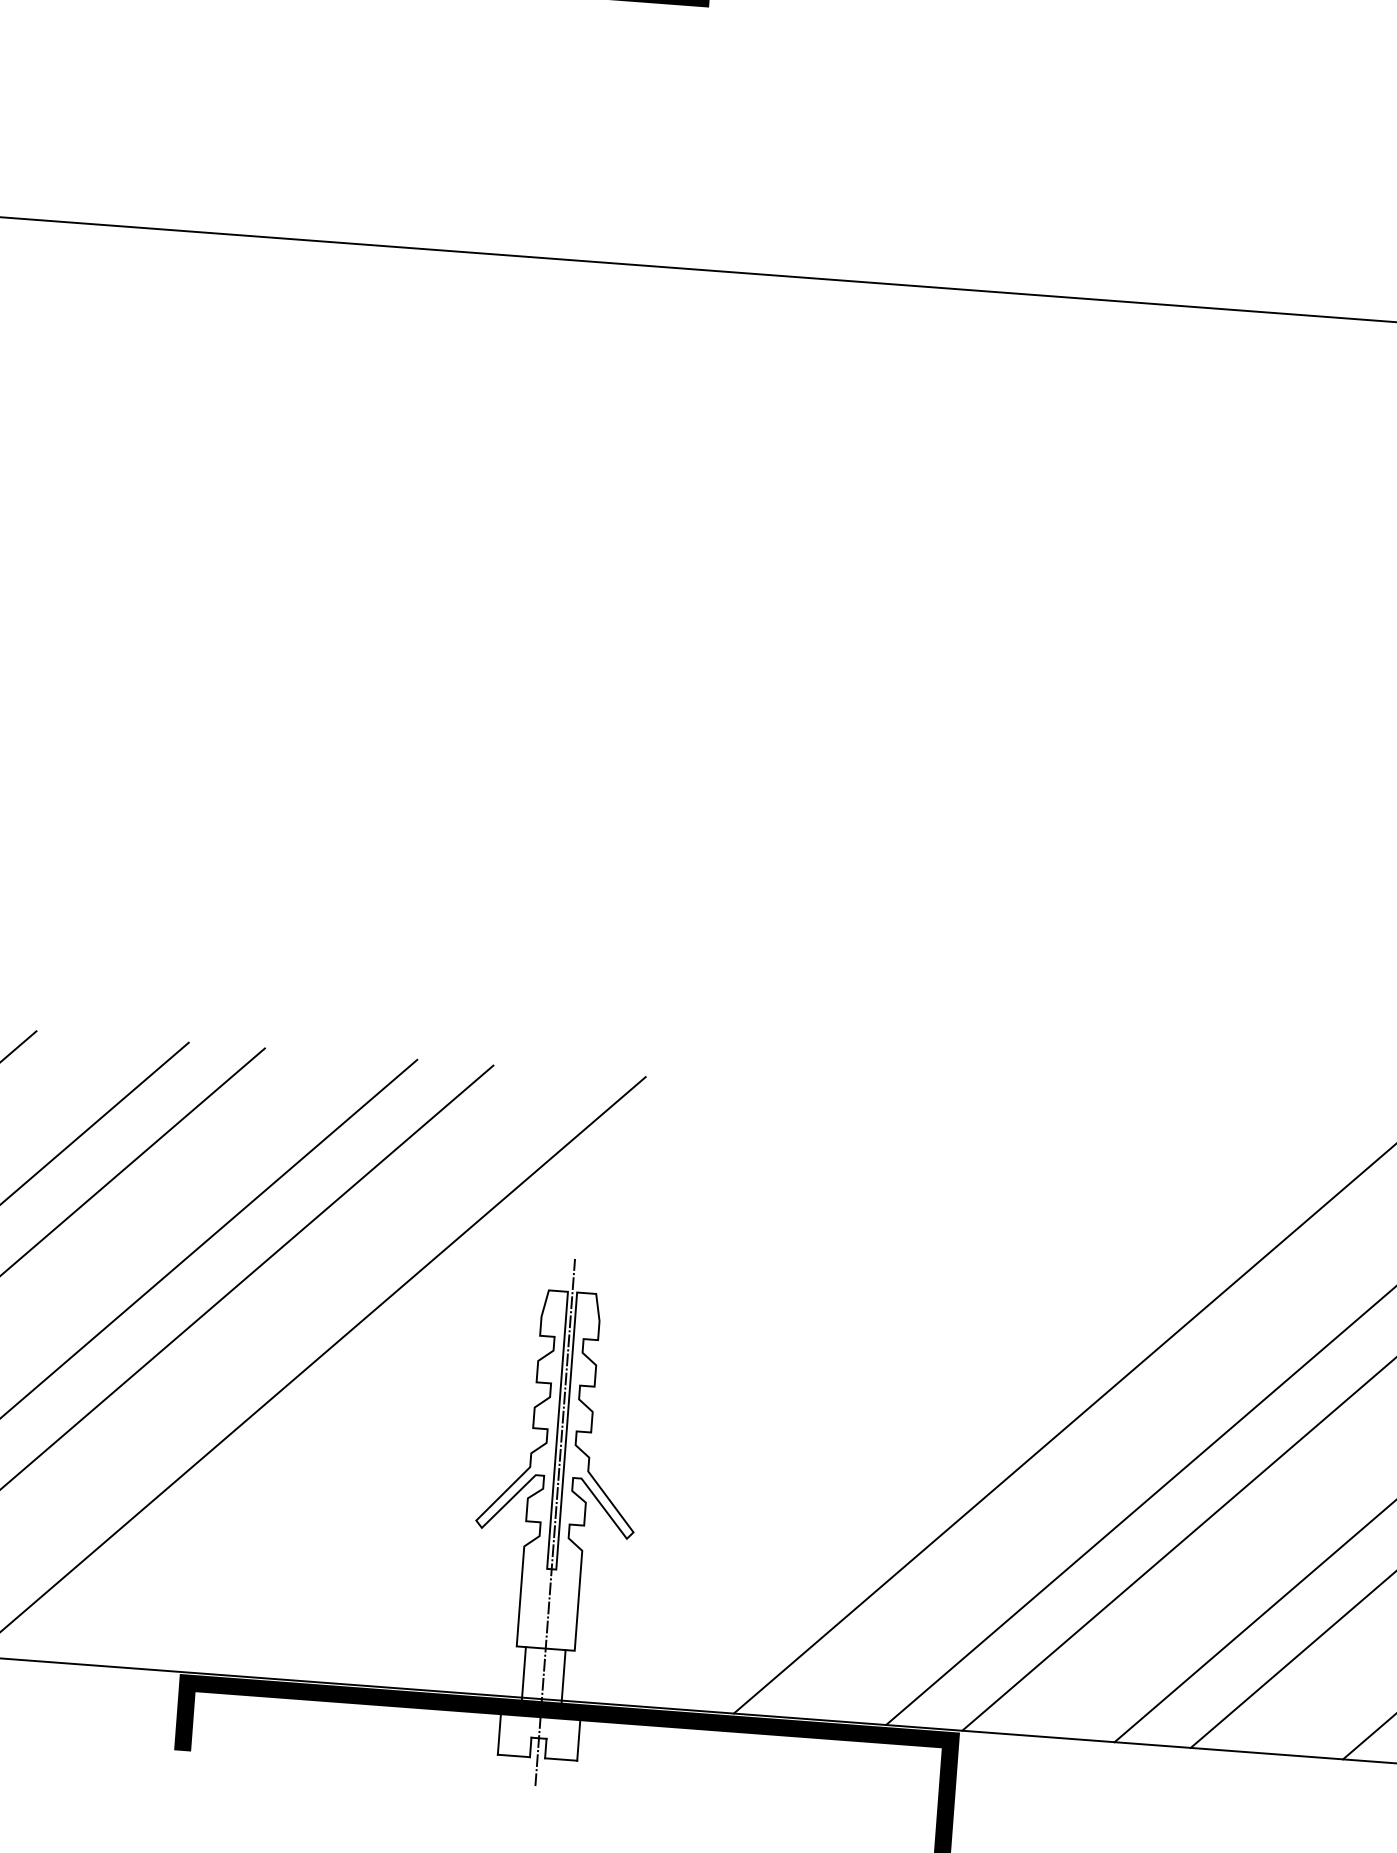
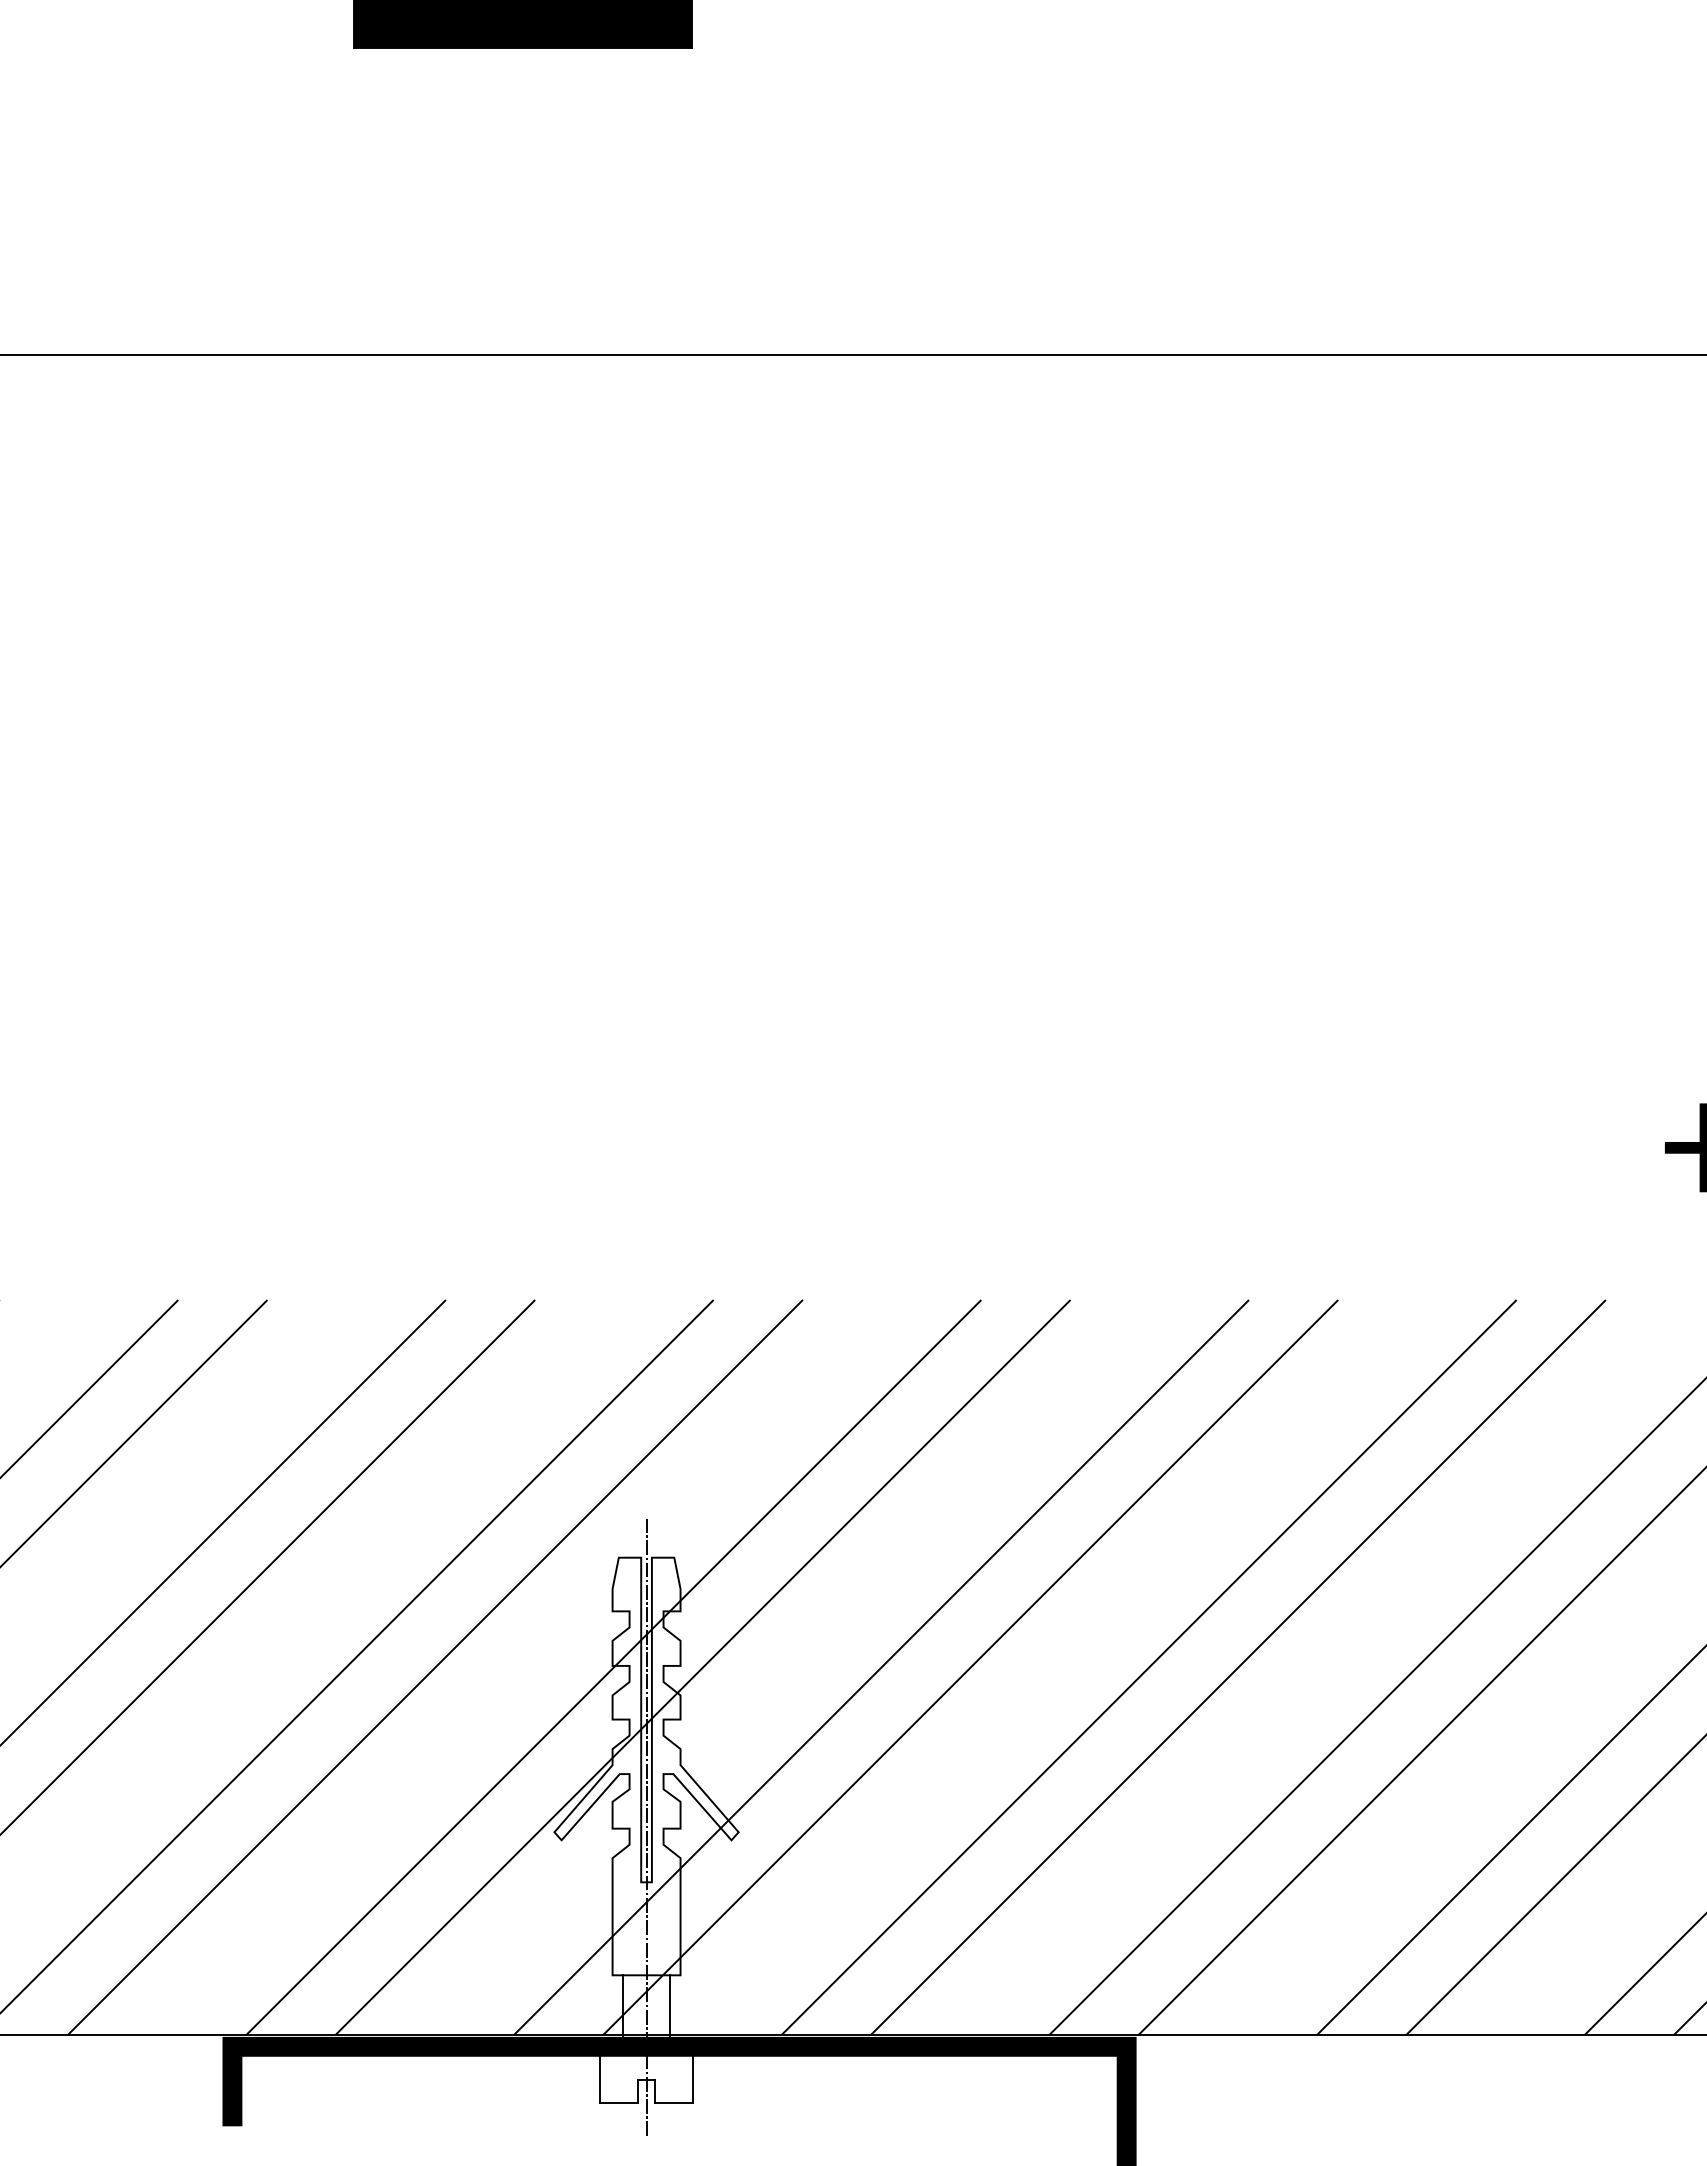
line: (385, 1372) -> (435, 1667), added
line: (537, 1383) -> (613, 1667), added
line: (613, 1389) -> (702, 1667), added
line: (766, 1400) -> (881, 1667), added
line: (841, 1406) -> (970, 1667), added
line: (993, 1418) -> (1148, 1667), added

